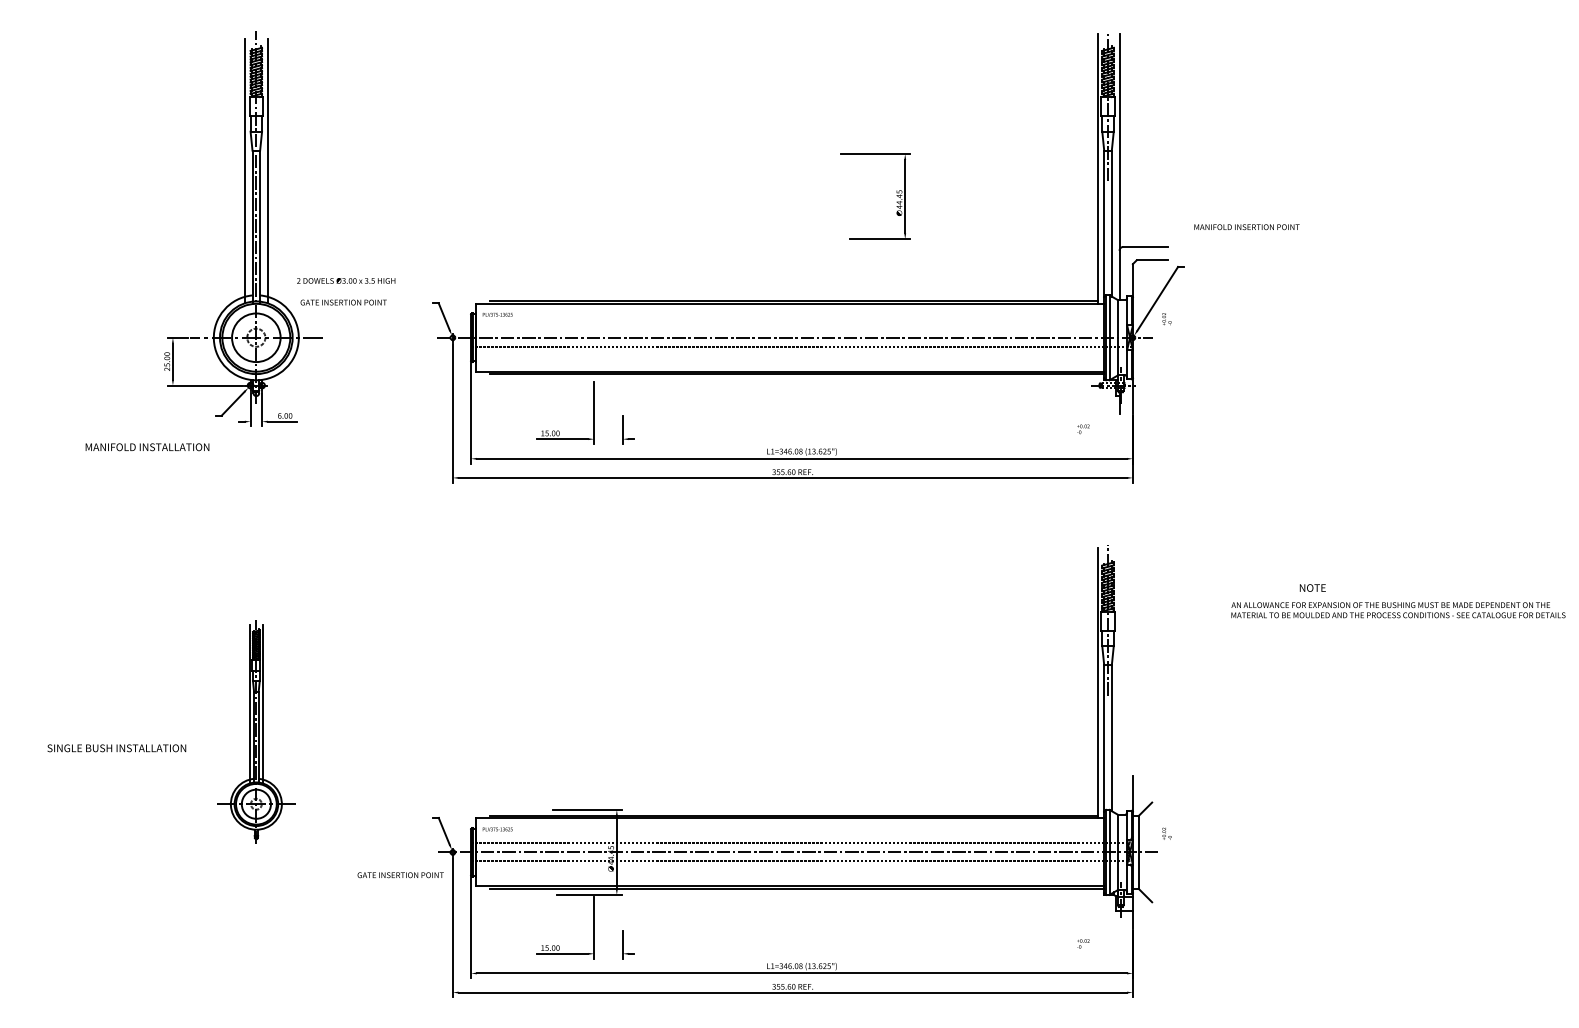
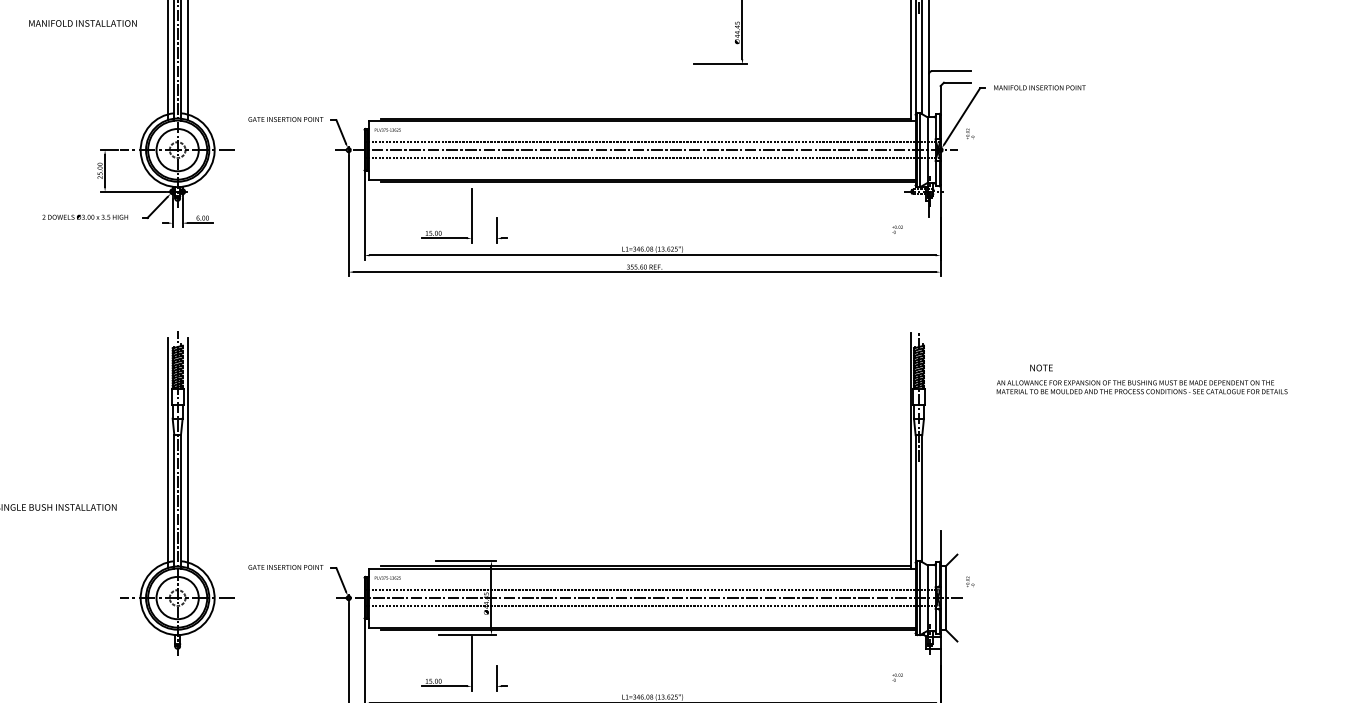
text: (1246, 227) -> (1039, 88), moved
text: (346, 280) -> (85, 216), moved
text: (343, 302) -> (285, 119), moved
line: (801, 328) -> (652, 142), added
text: (147, 447) -> (82, 23), moved
text: (1312, 587) -> (1041, 367), moved
text: (1398, 610) -> (1142, 387), moved
part: (256, 731) -> (177, 492), size x1.67
text: (400, 875) -> (285, 567), moved

